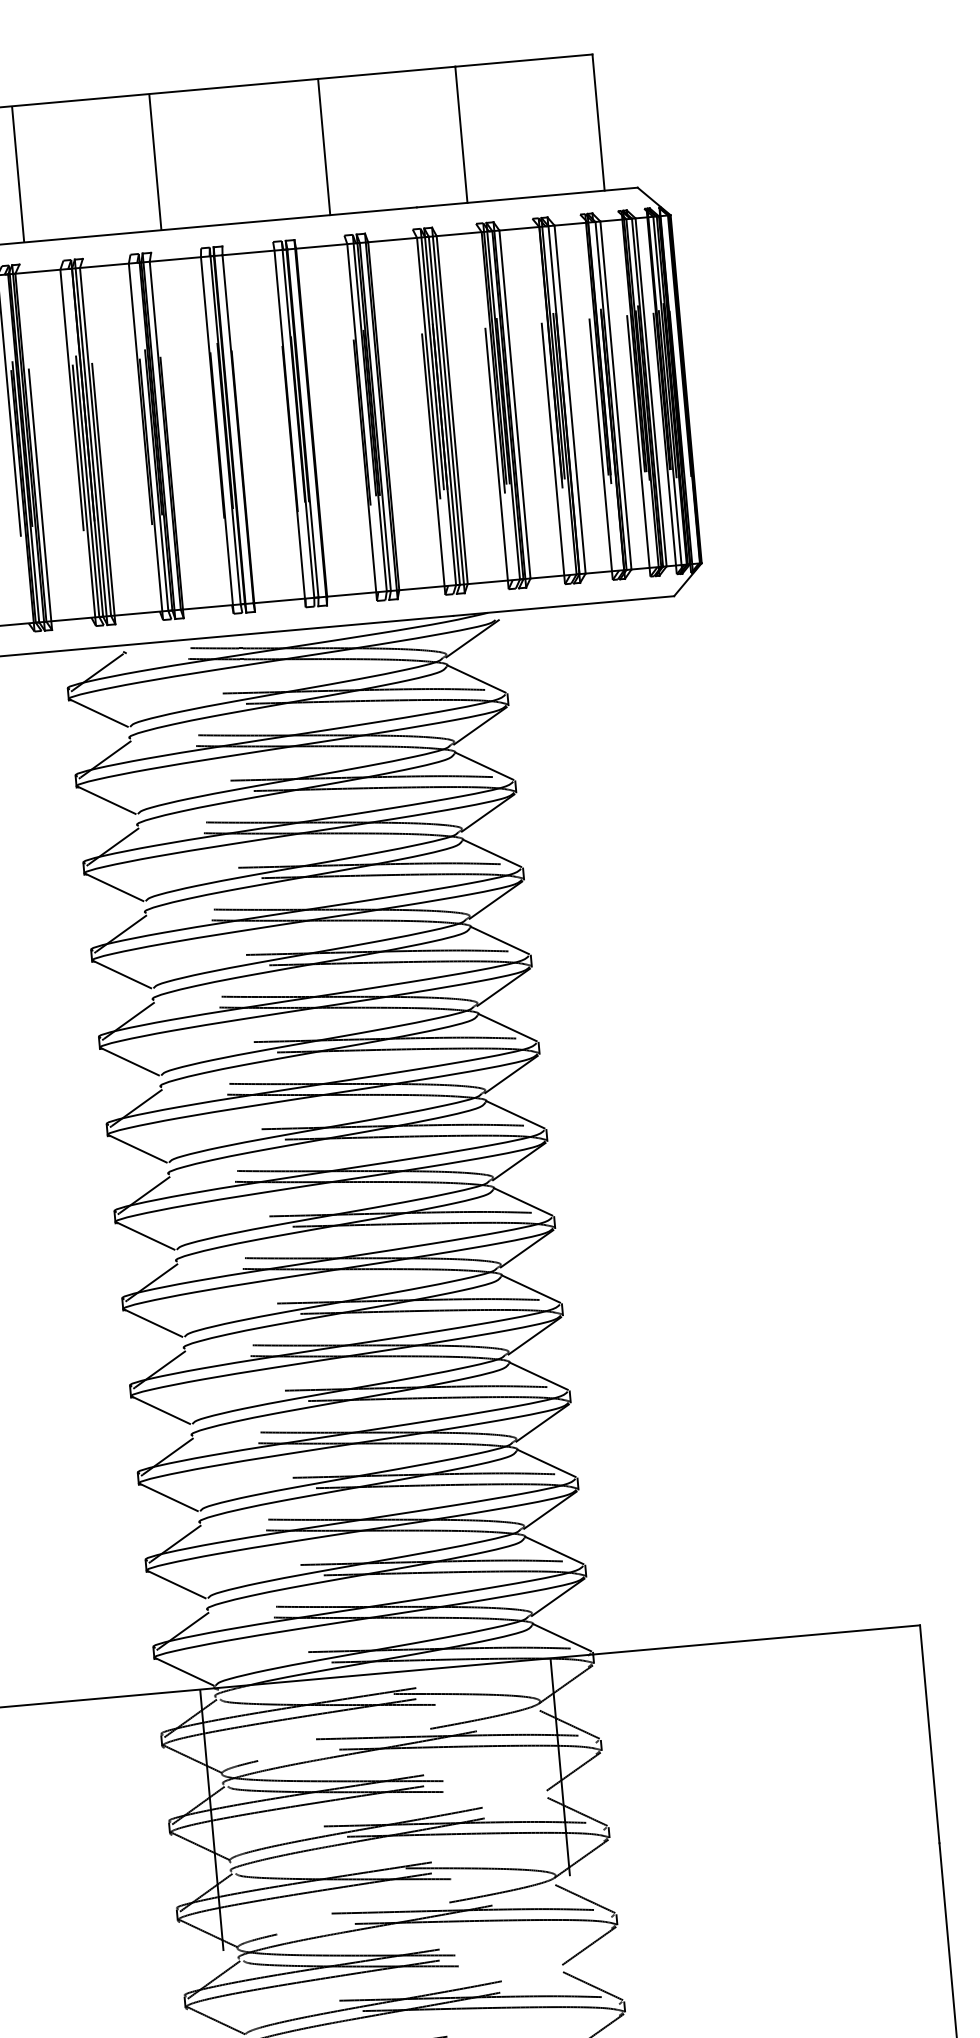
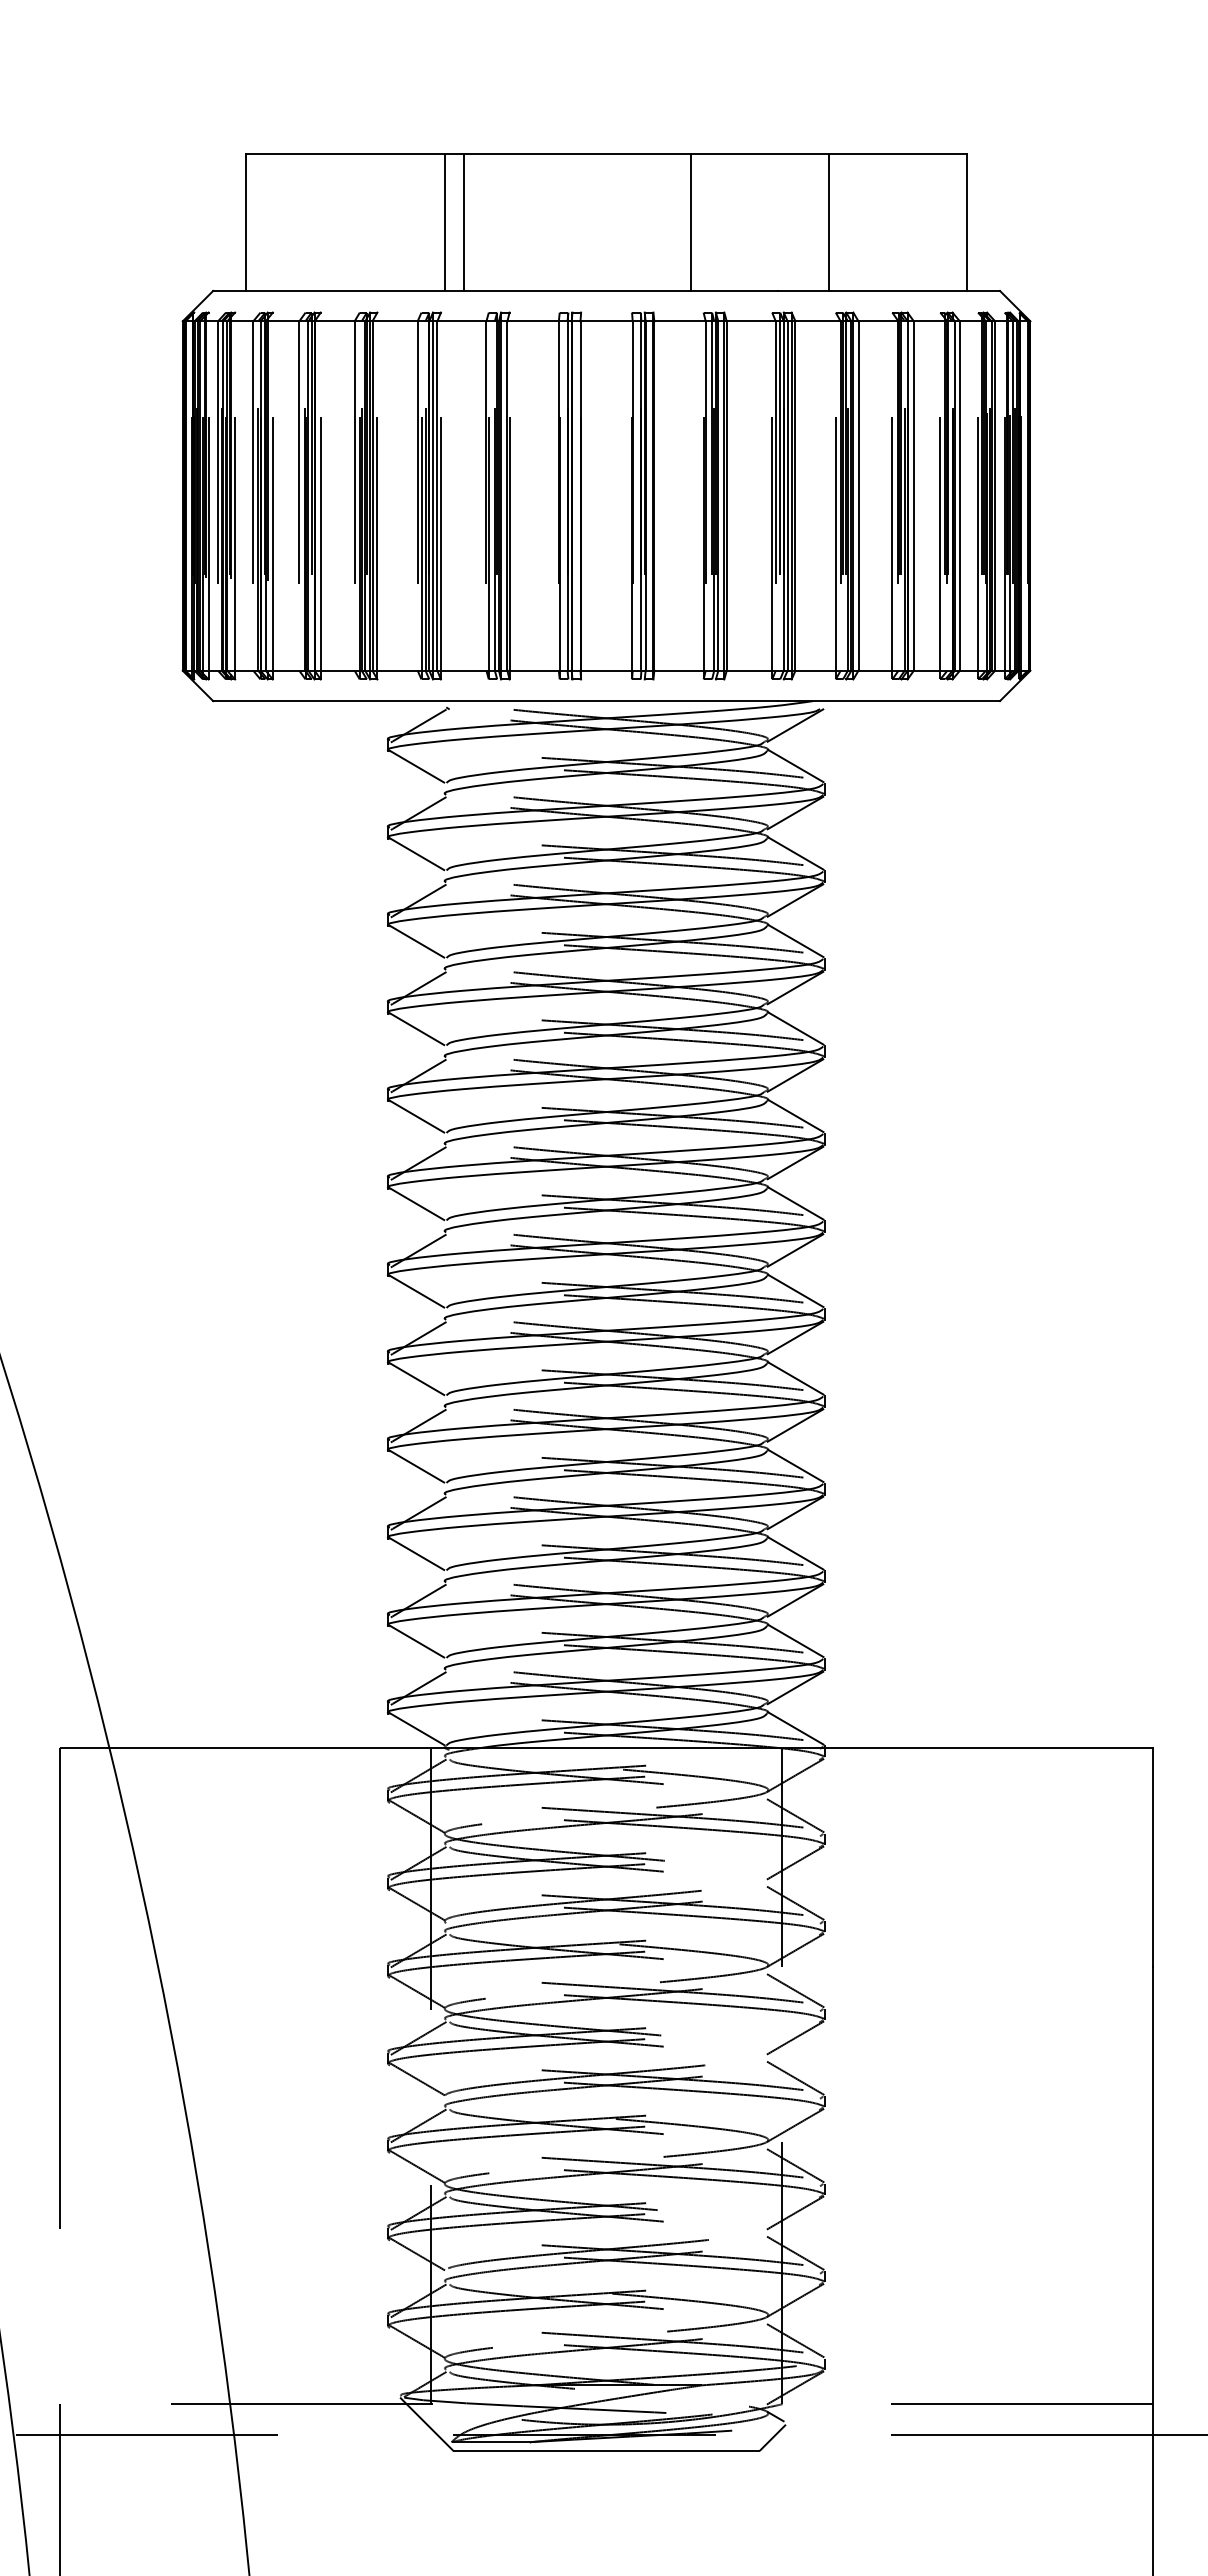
line: (155, 162) -> (463, 222), moved
line: (18, 174) -> (445, 222), moved

